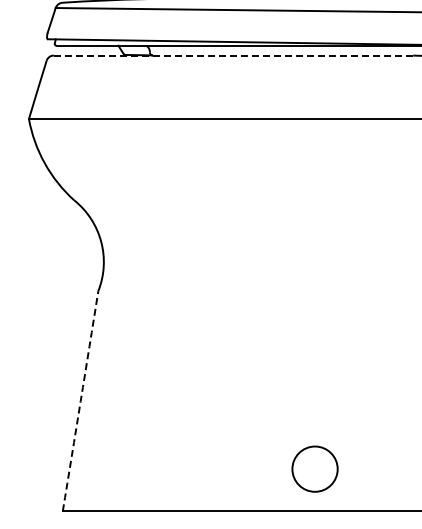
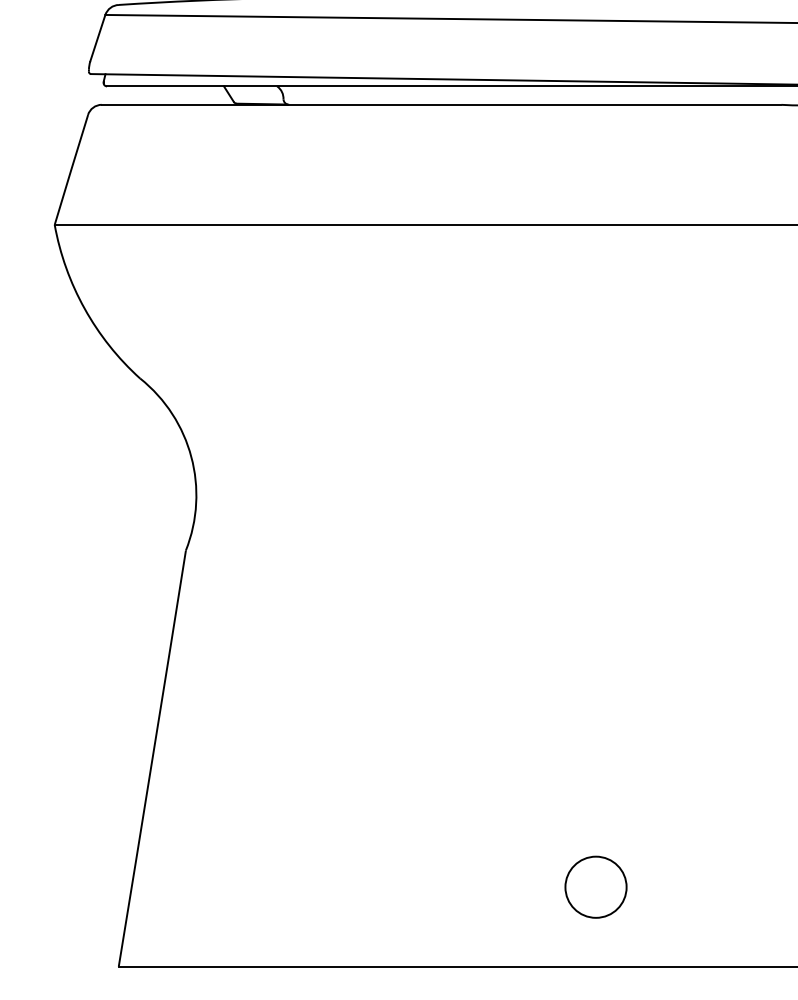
line: (233, 55) -> (441, 104), dashed -> solid
arc: (80, 401) -> (152, 759), dashed -> solid
circle: (315, 469) -> (596, 887), size x0.71

